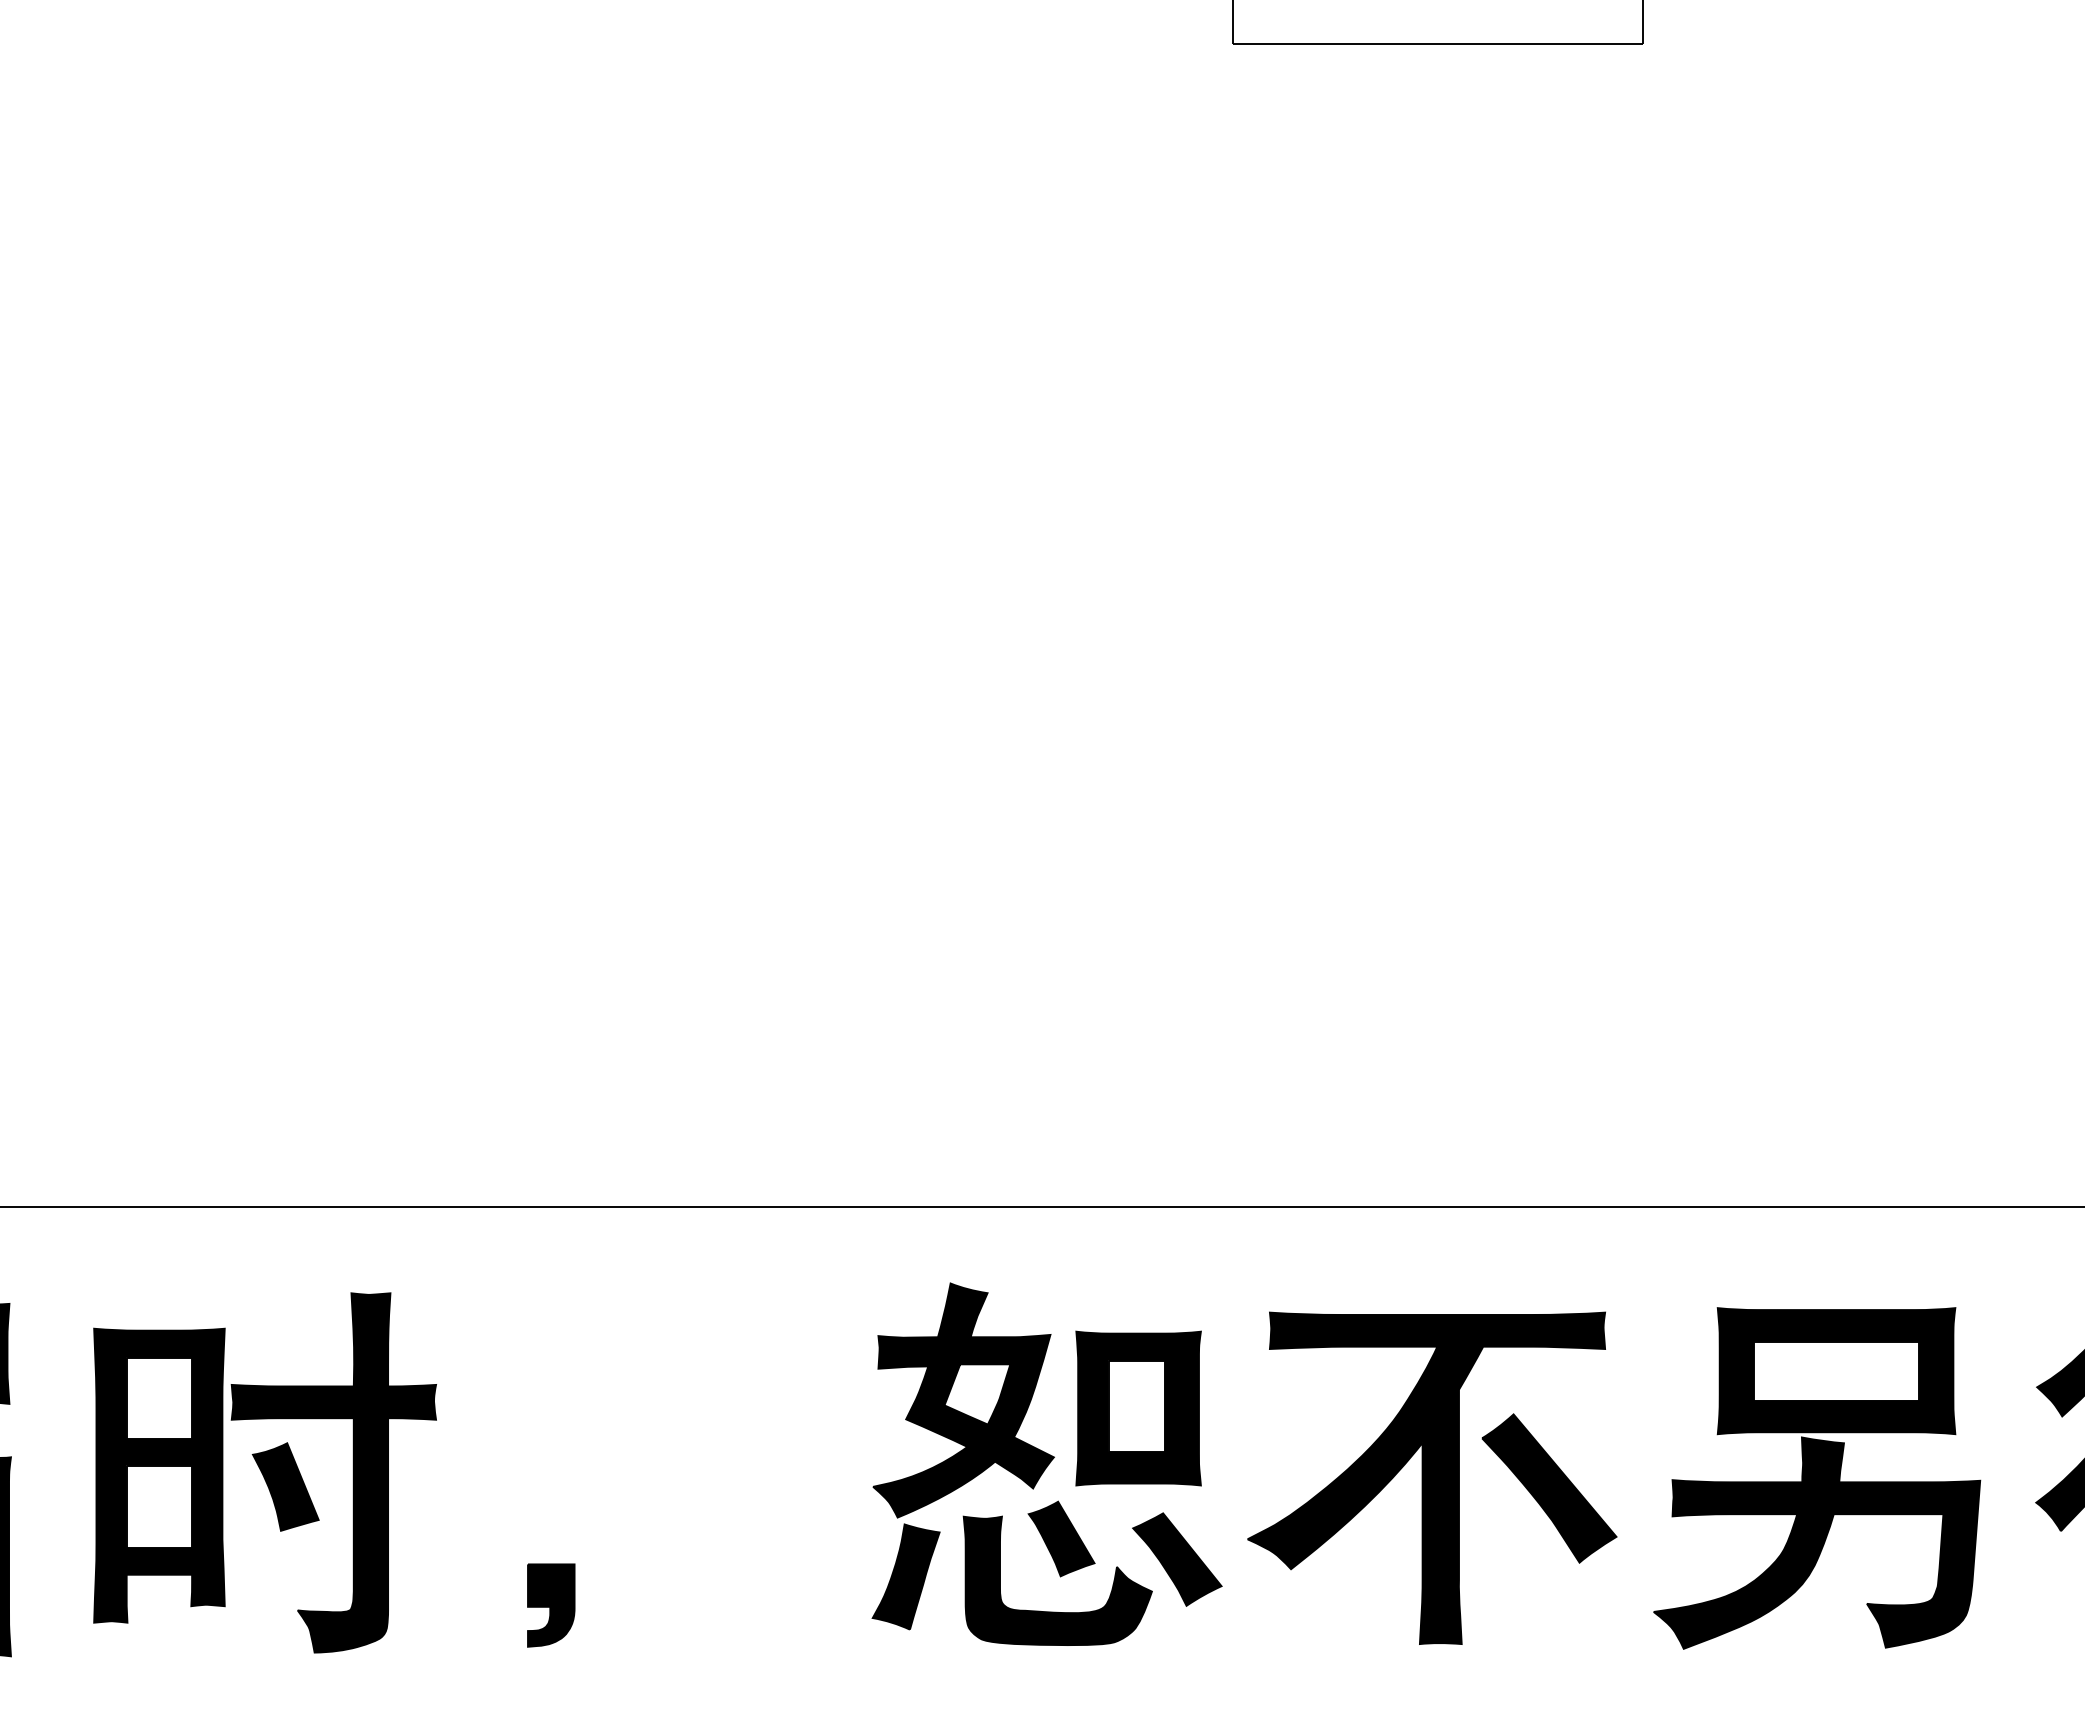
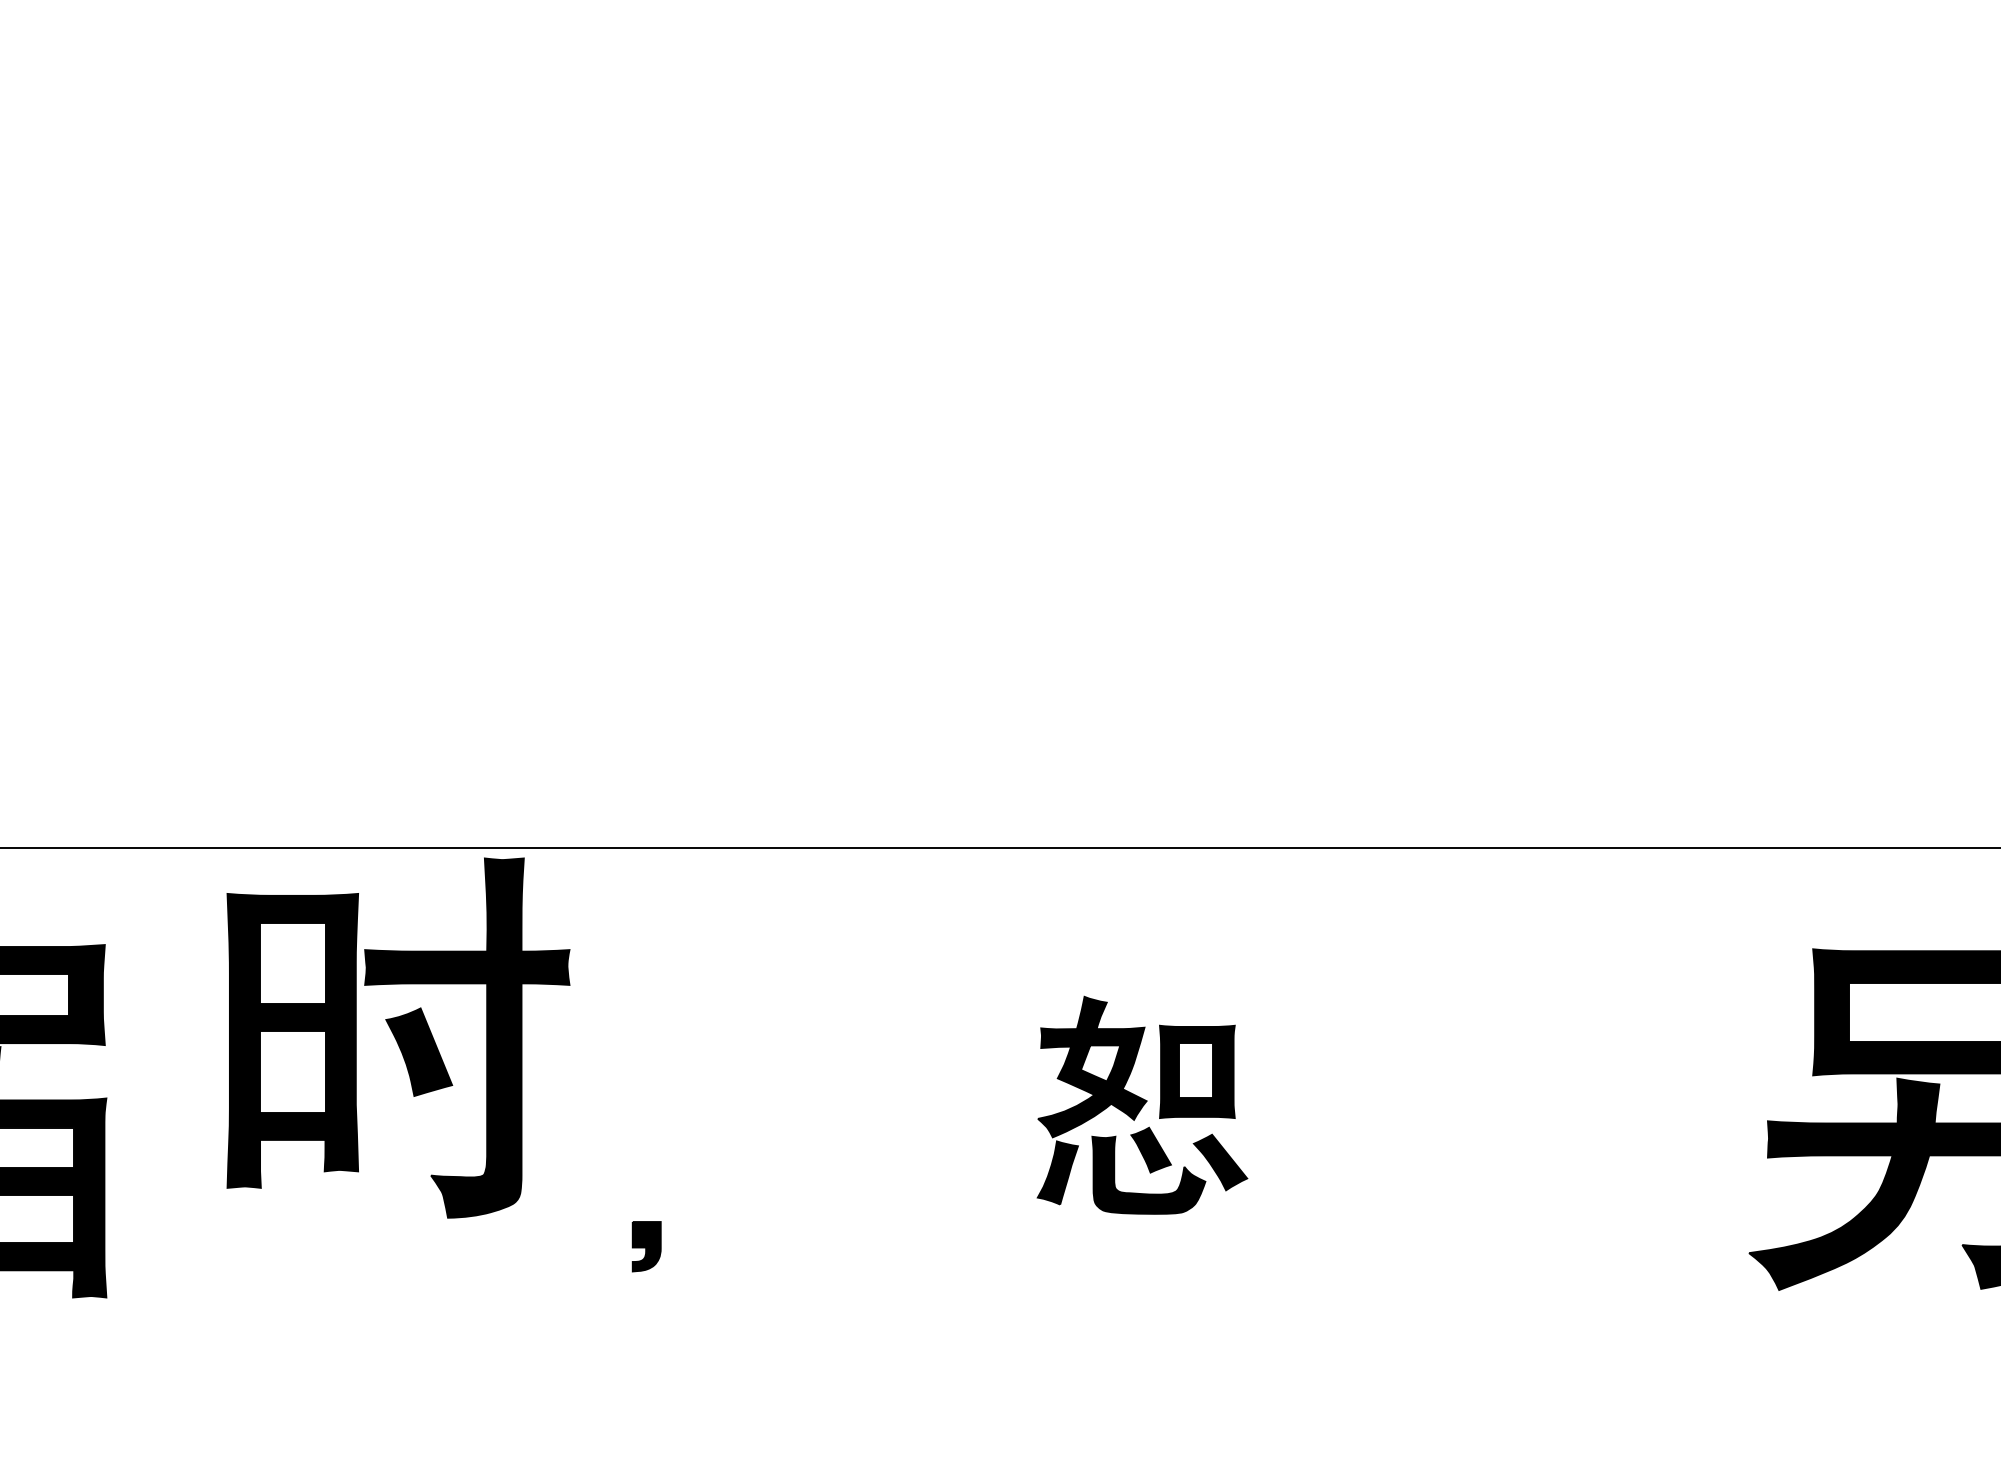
part: (1046, 1463) -> (1141, 1104), size x0.6
part: (264, 1472) -> (397, 1037), moved
part: (1432, 1477) -> (1527, 1118), removed
part: (551, 1605) -> (646, 1246), size x0.6

